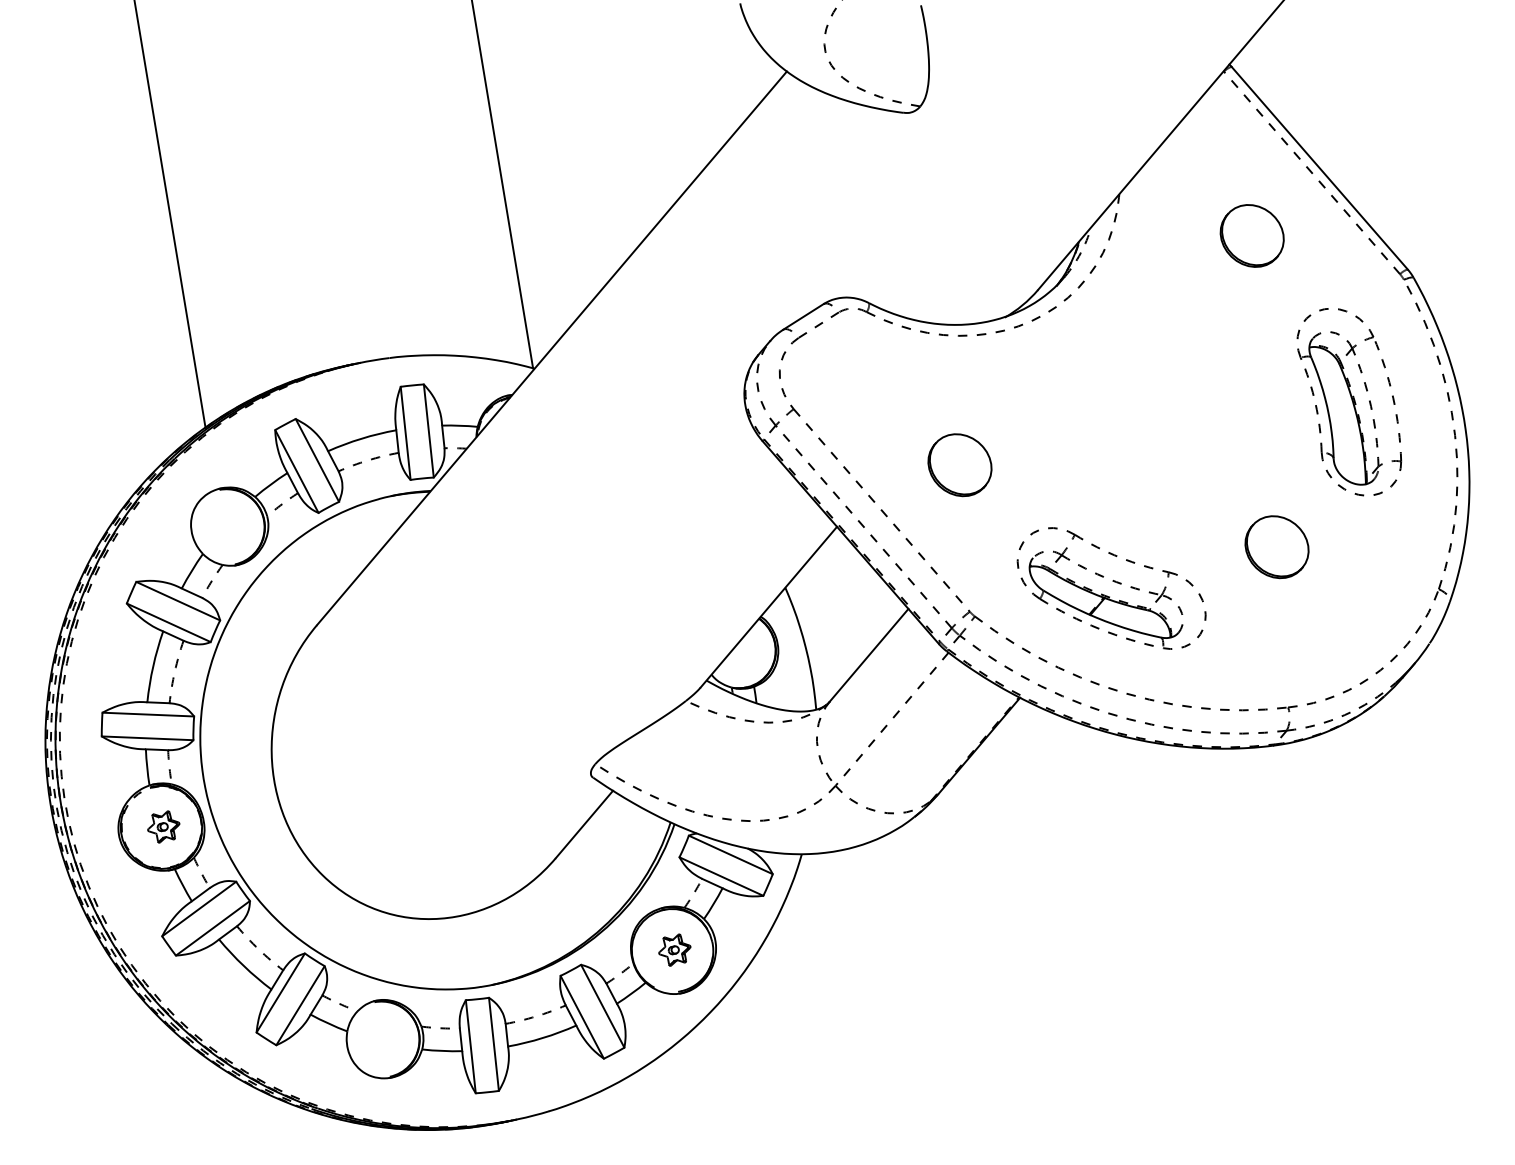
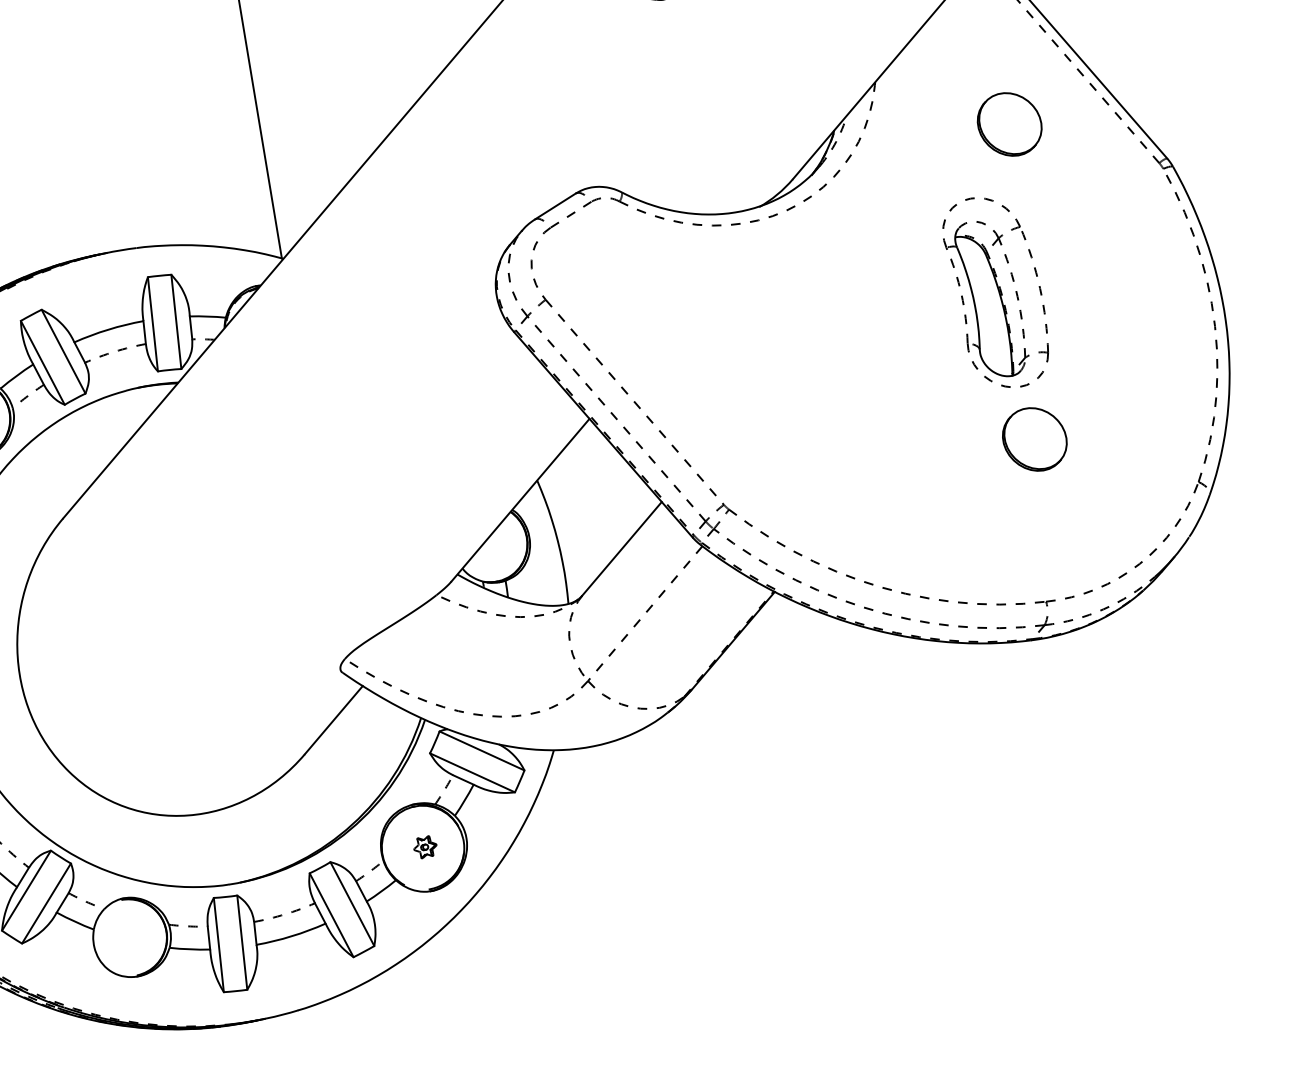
part: (1349, 402) -> (995, 293), moved
part: (959, 465) -> (713, 356), removed
part: (1114, 582) -> (870, 475), removed
part: (674, 949) -> (425, 846), size x0.7

